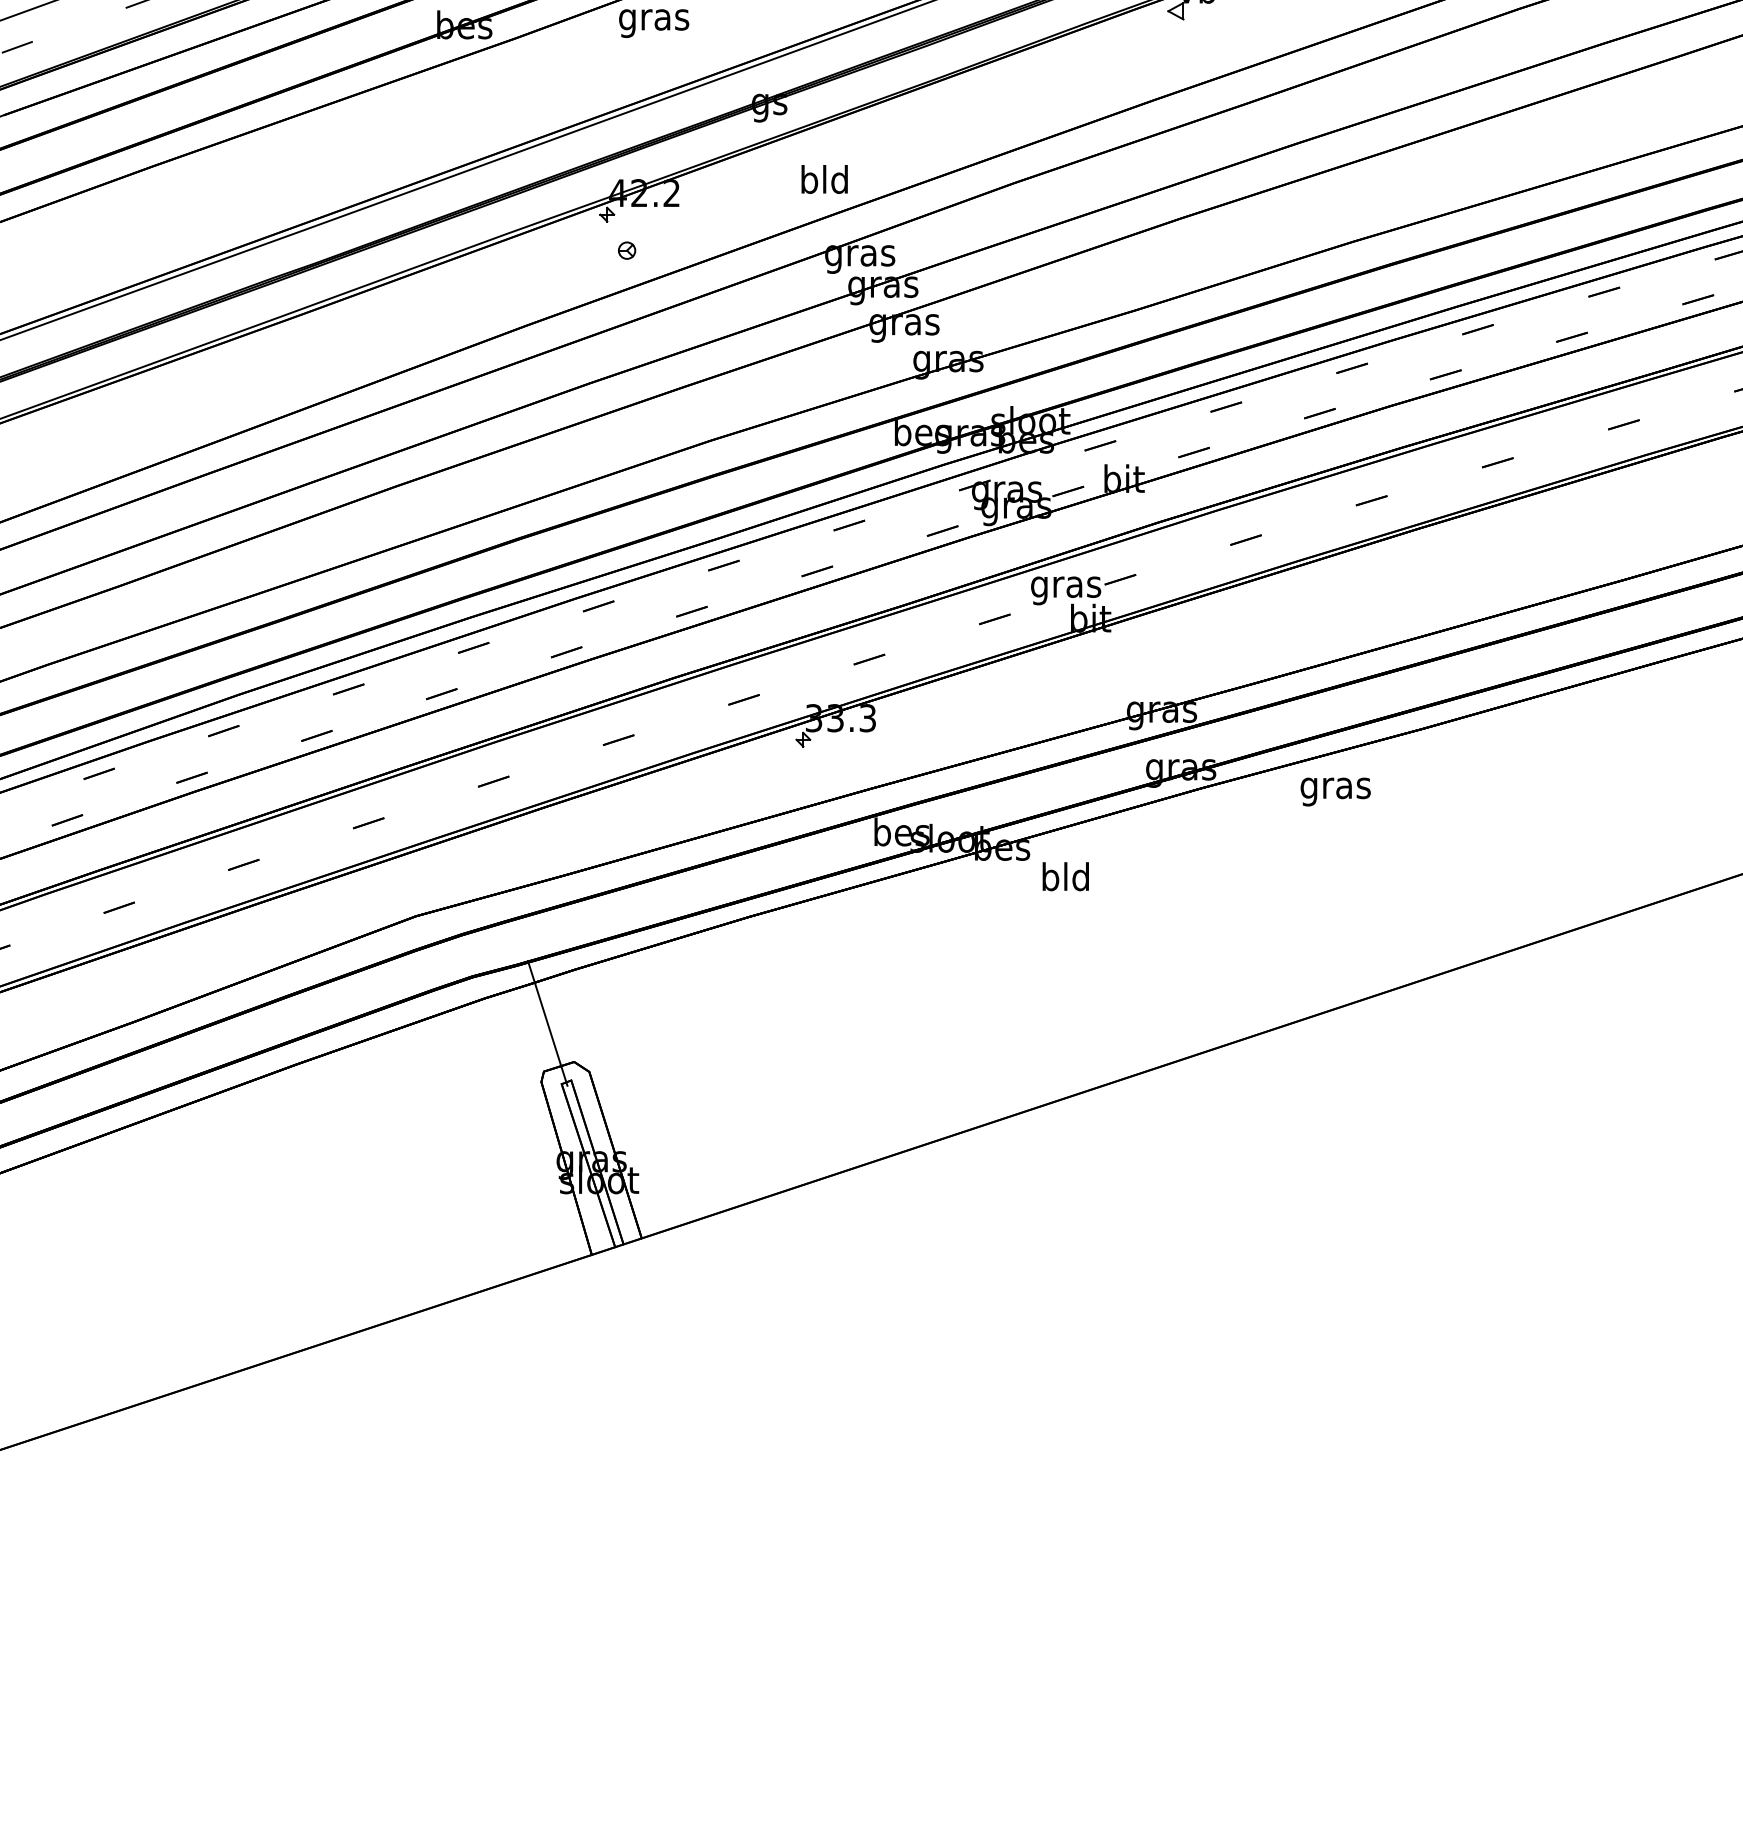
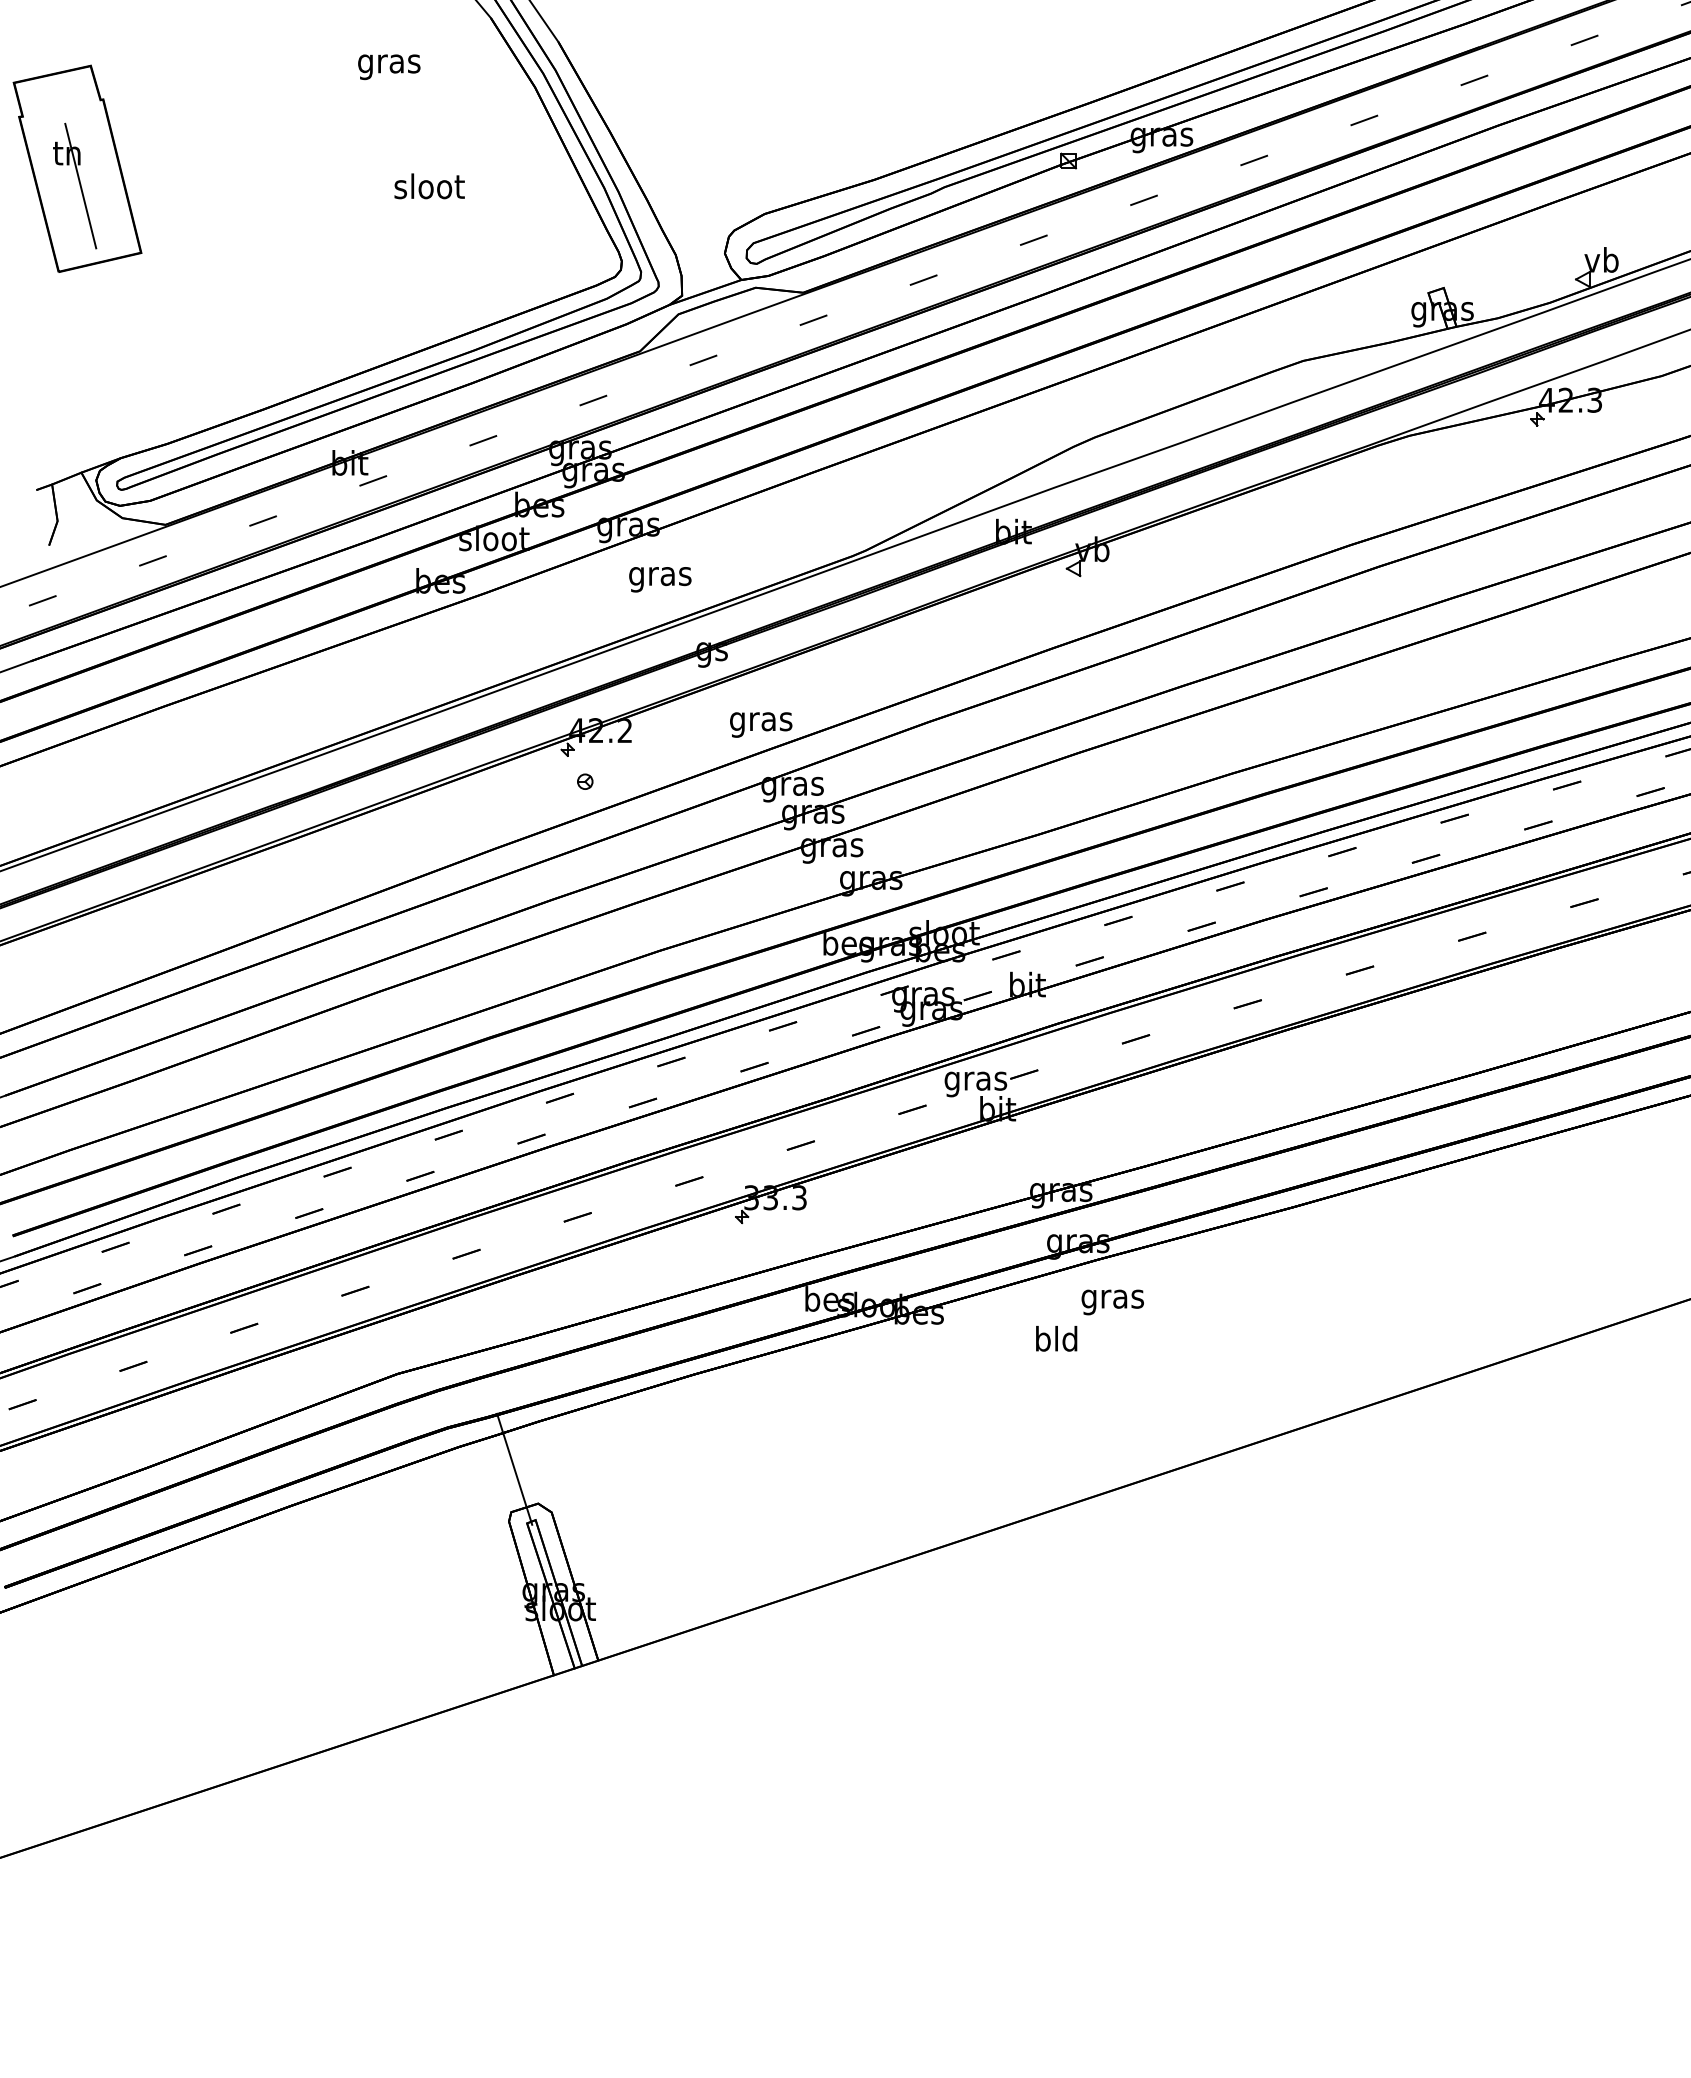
text: (654, 23) -> (660, 579), moved
text: (825, 182) -> (761, 721), bld -> gras
text: (1335, 792) -> (1112, 1302), moved
text: (1065, 876) -> (1056, 1338), moved

